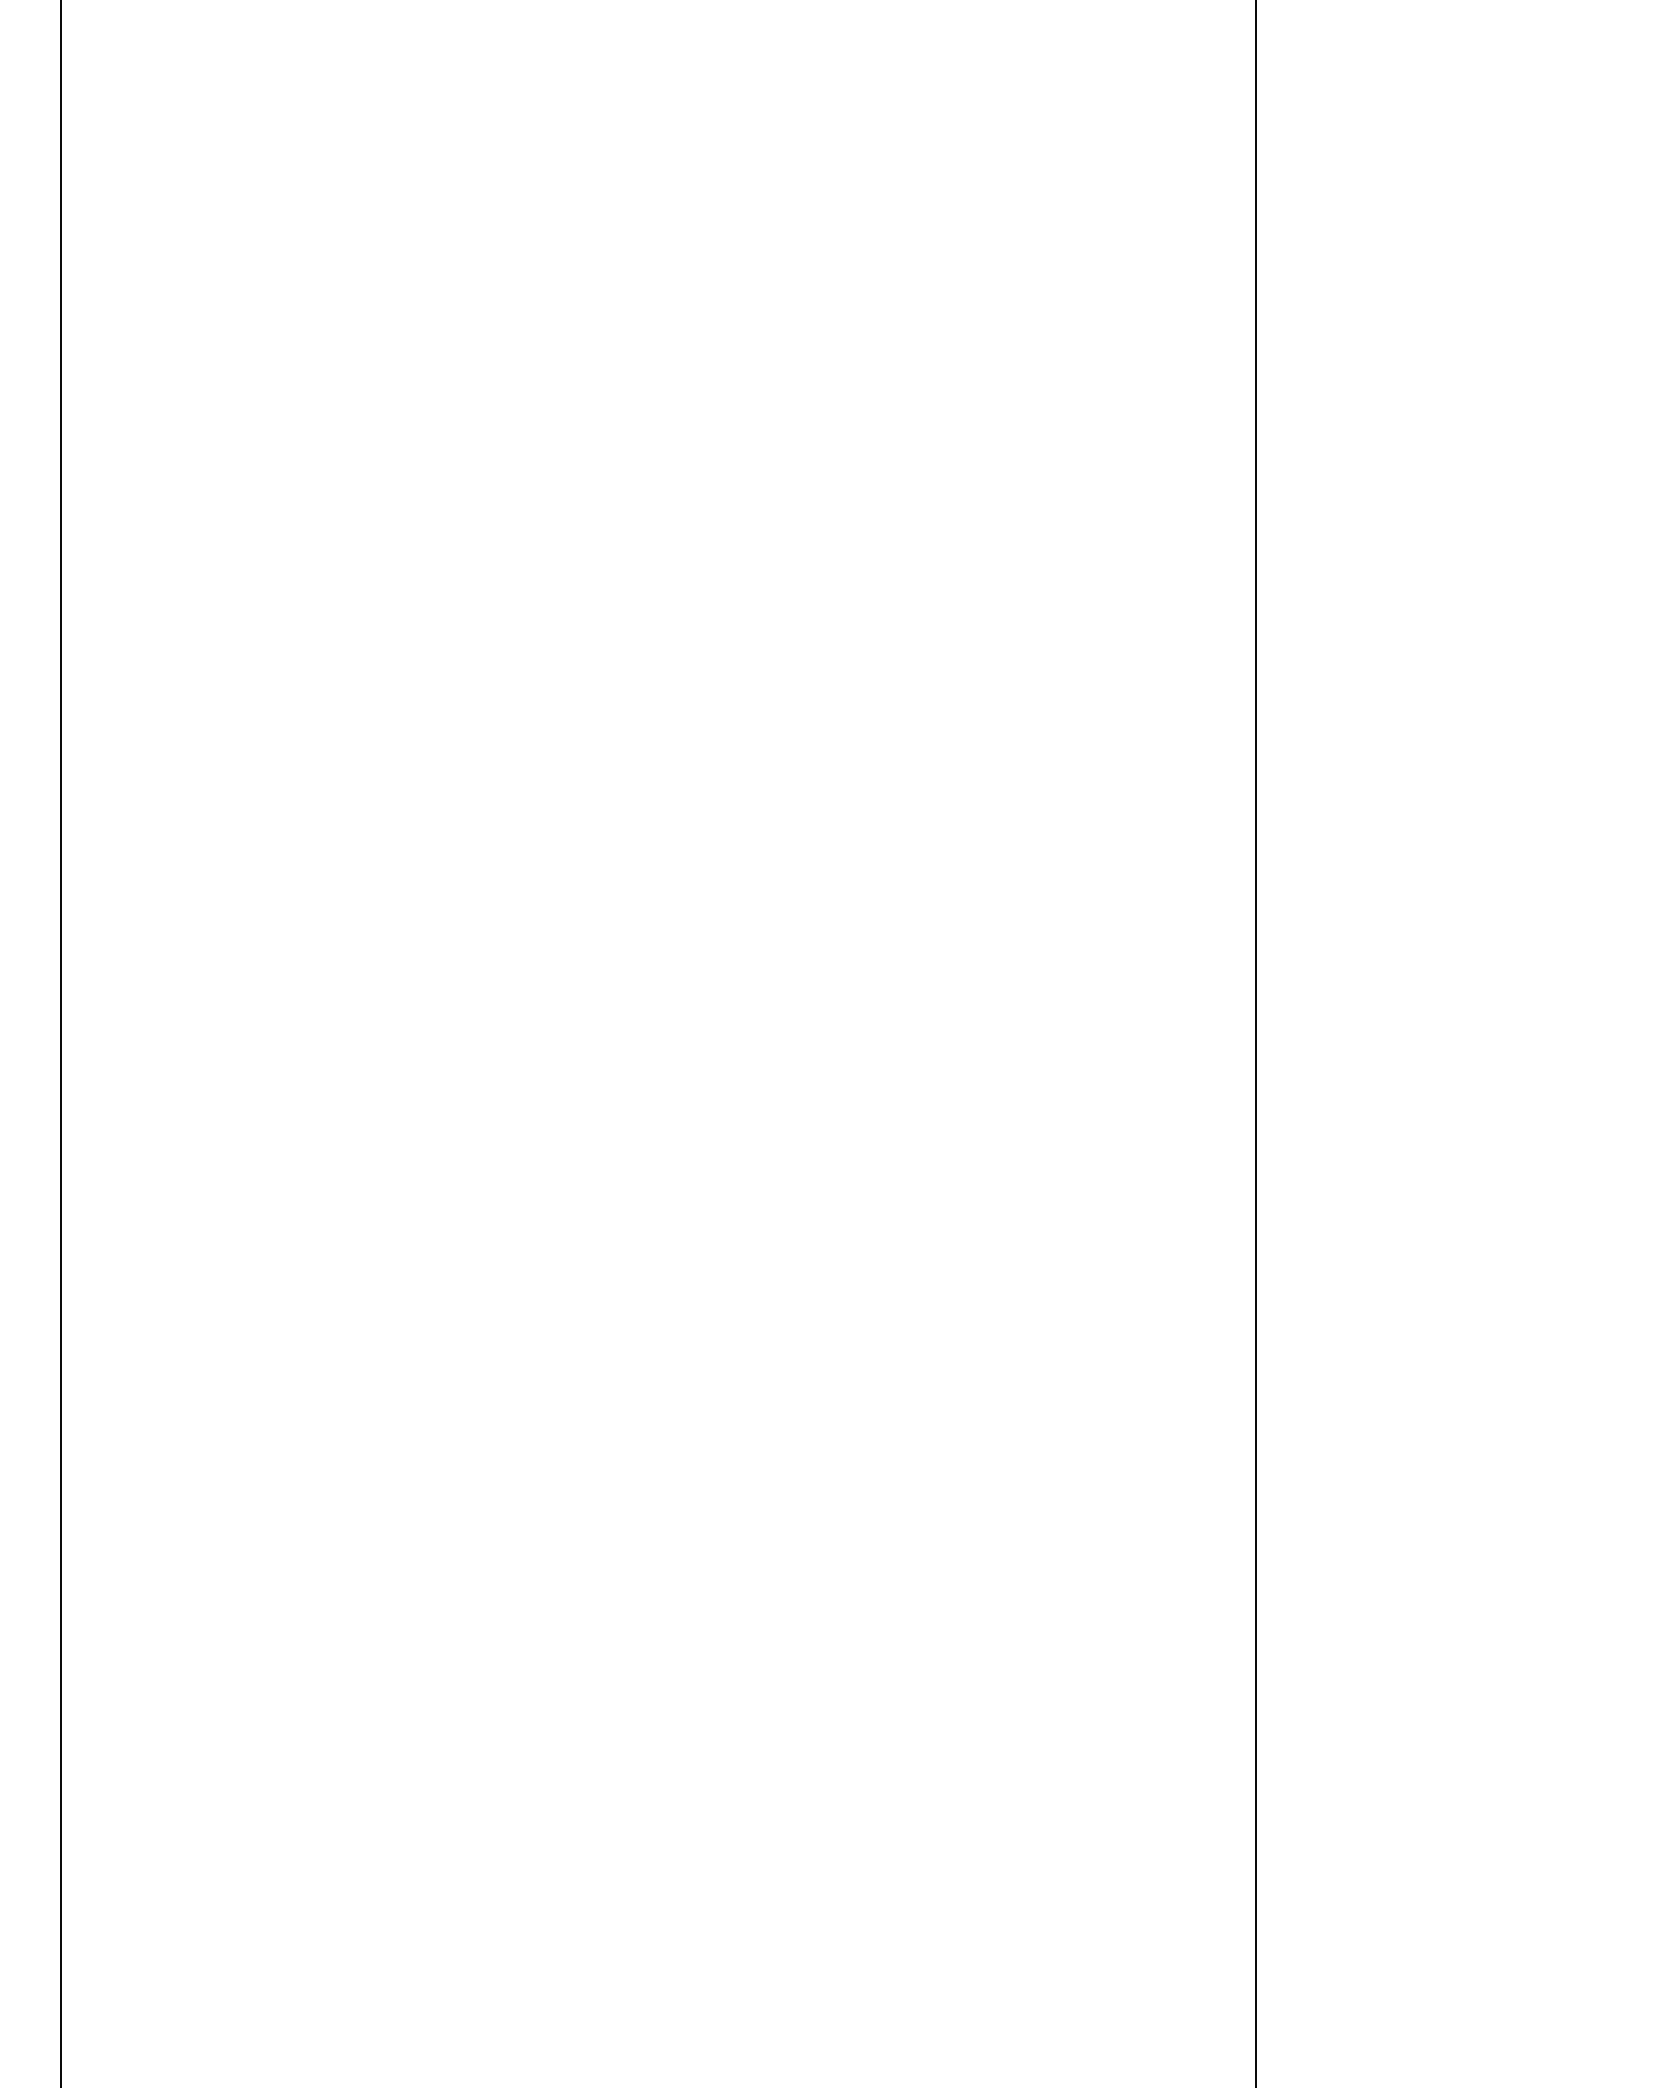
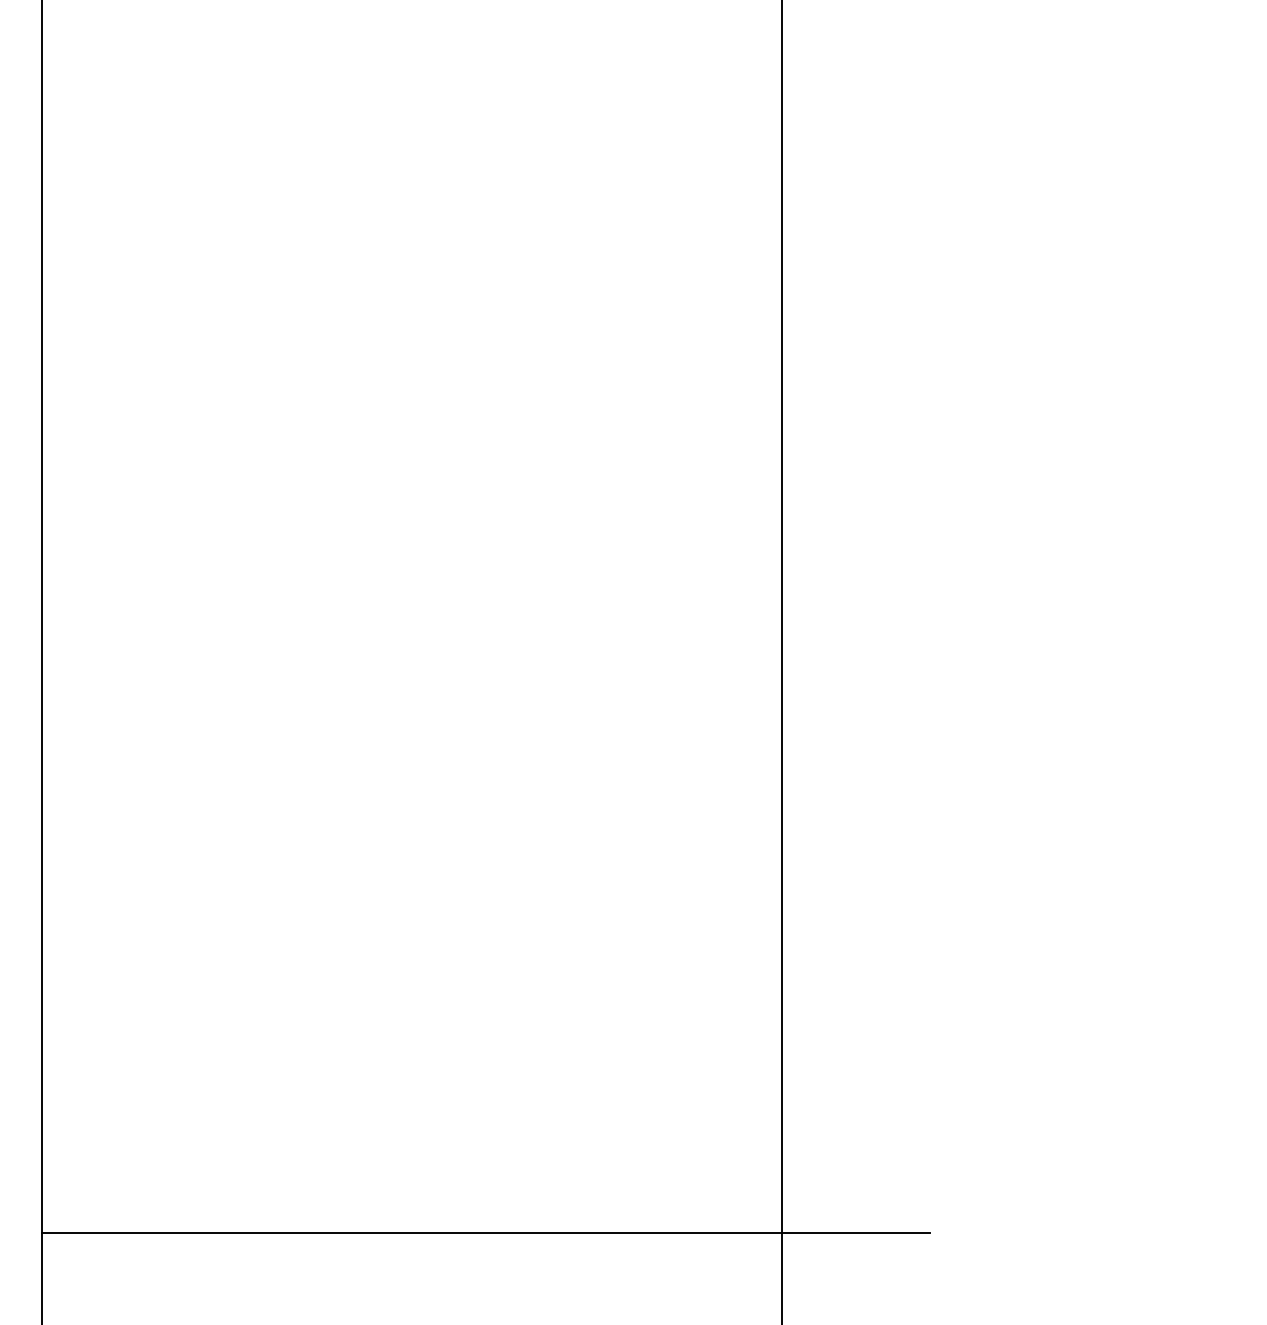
line: (777, 1979) -> (485, 1232), added

